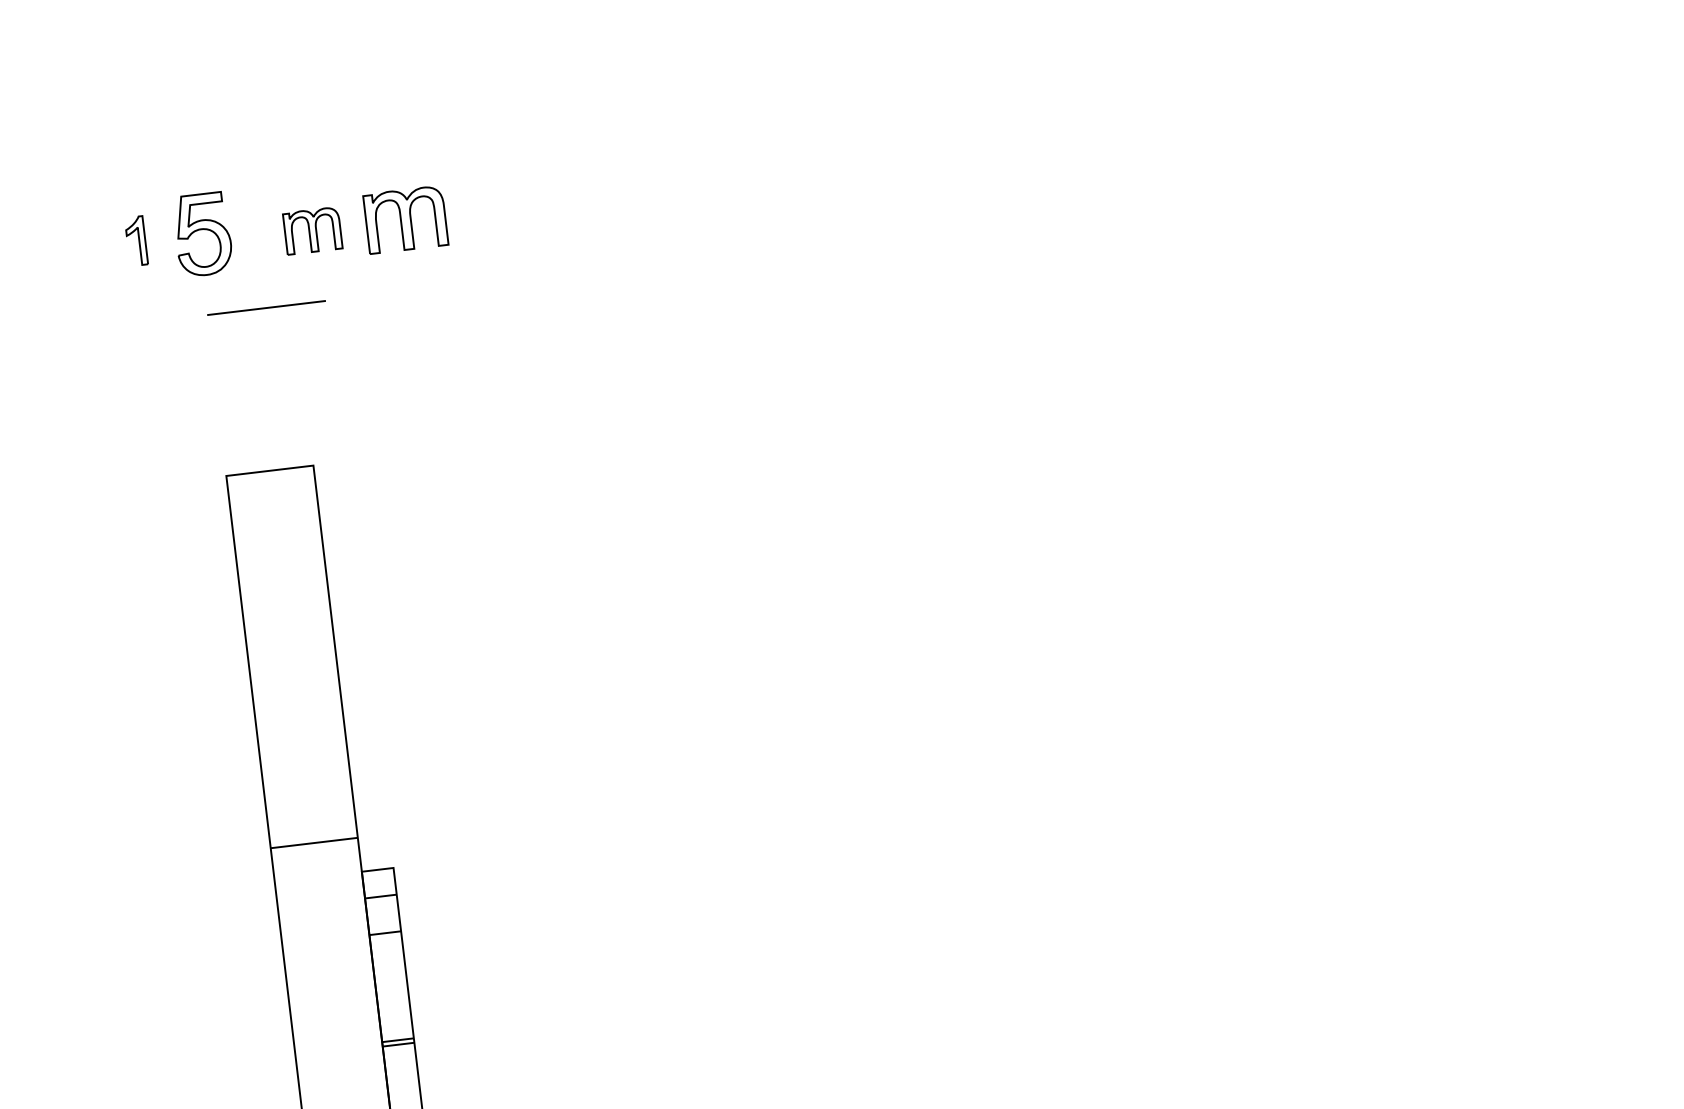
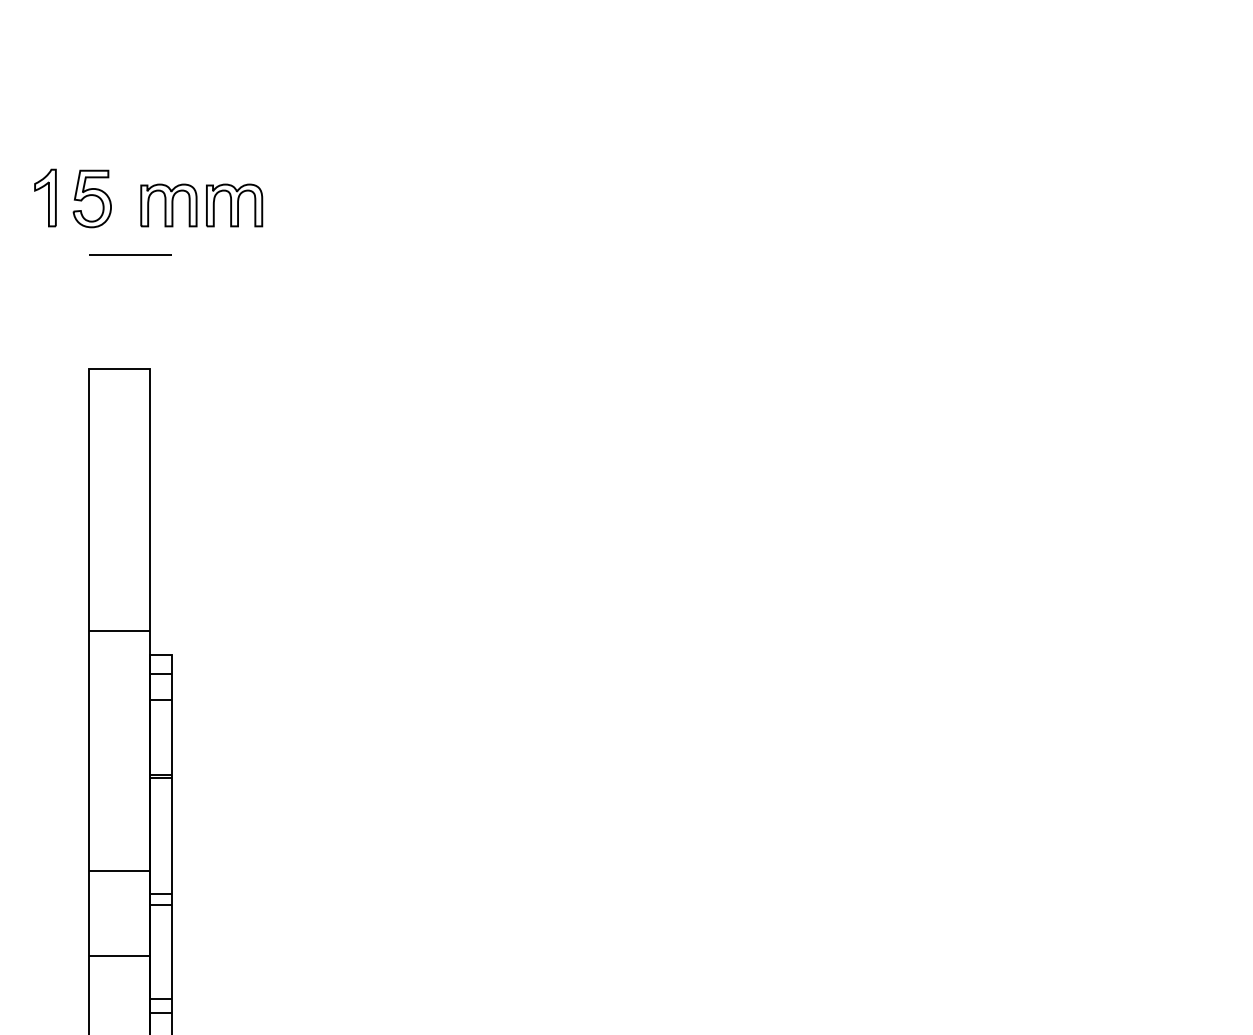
part: (312, 231) -> (168, 205), size x1.43
part: (136, 240) -> (45, 197), size x1.67

